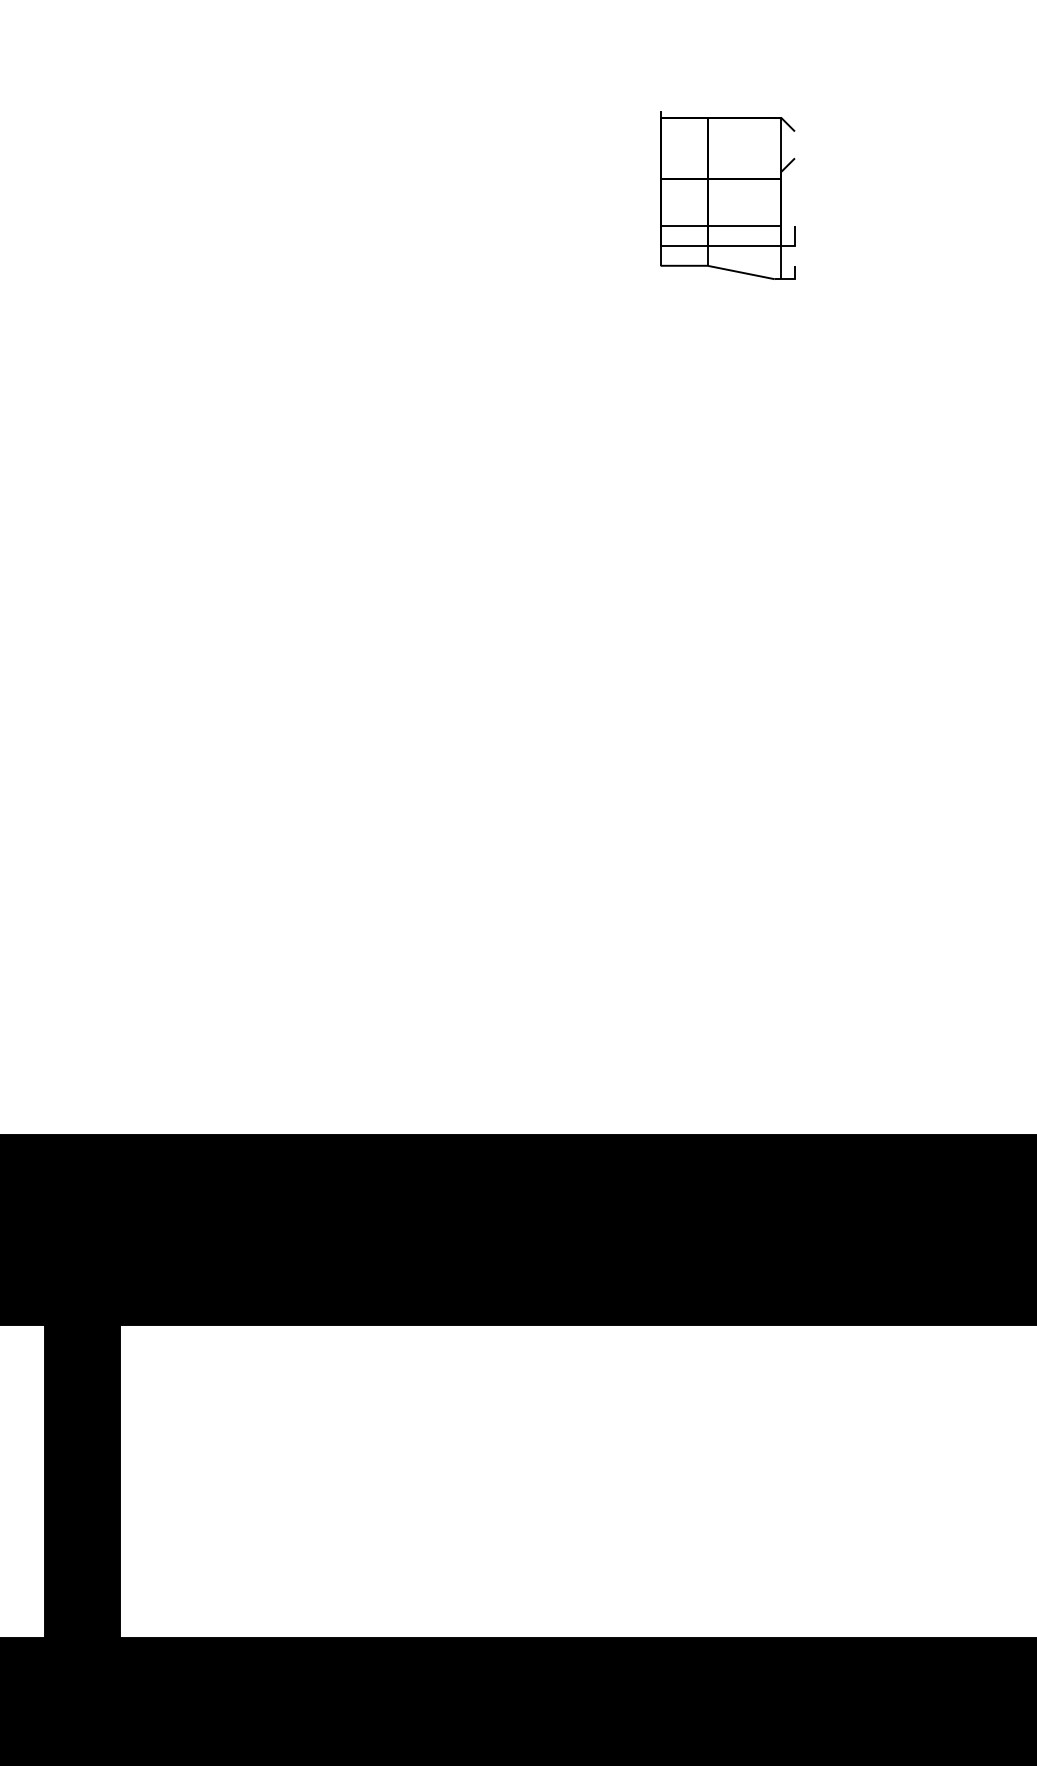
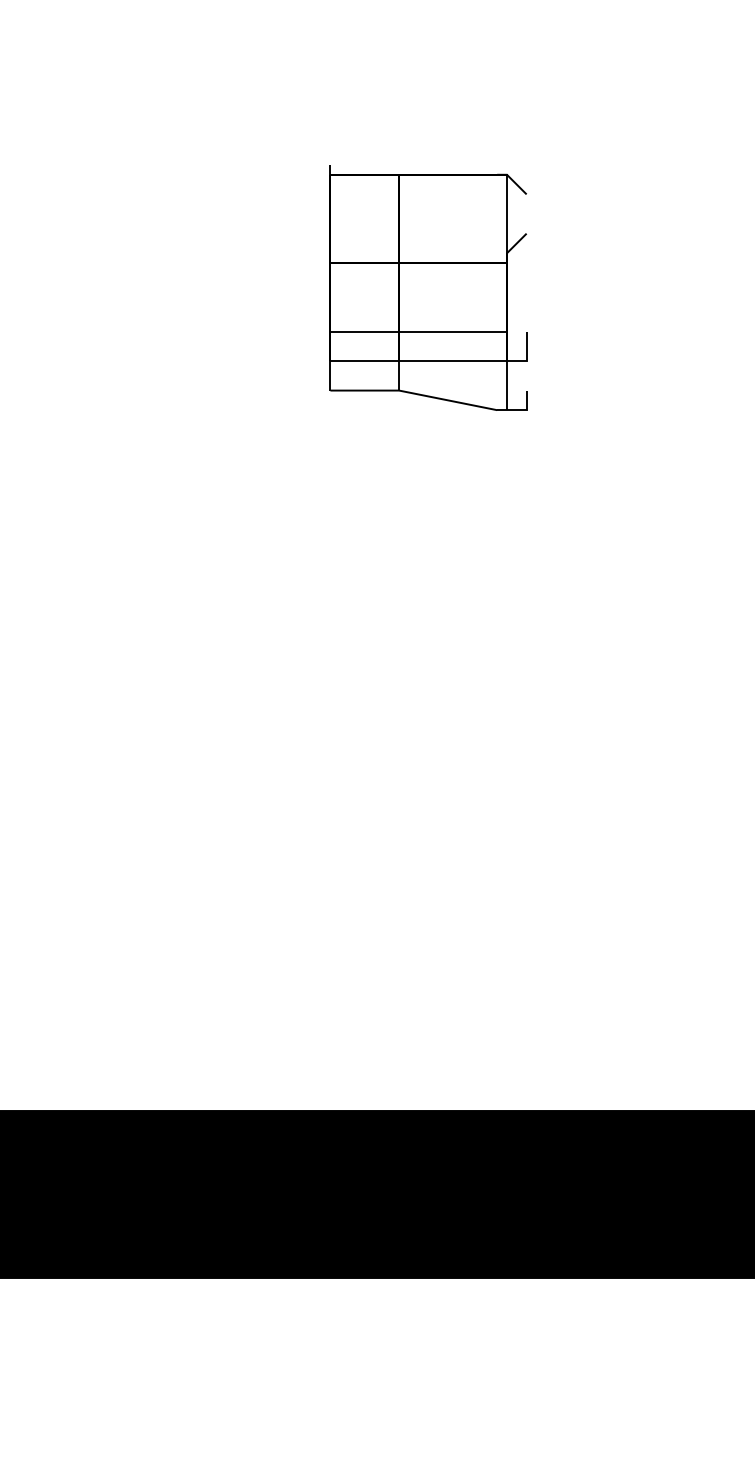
part: (727, 195) -> (428, 287), size x1.67

